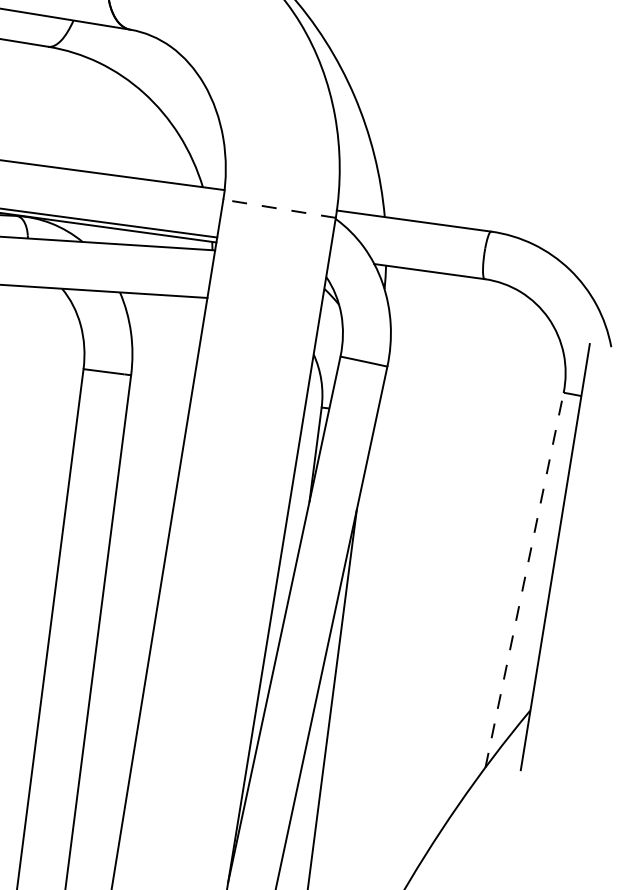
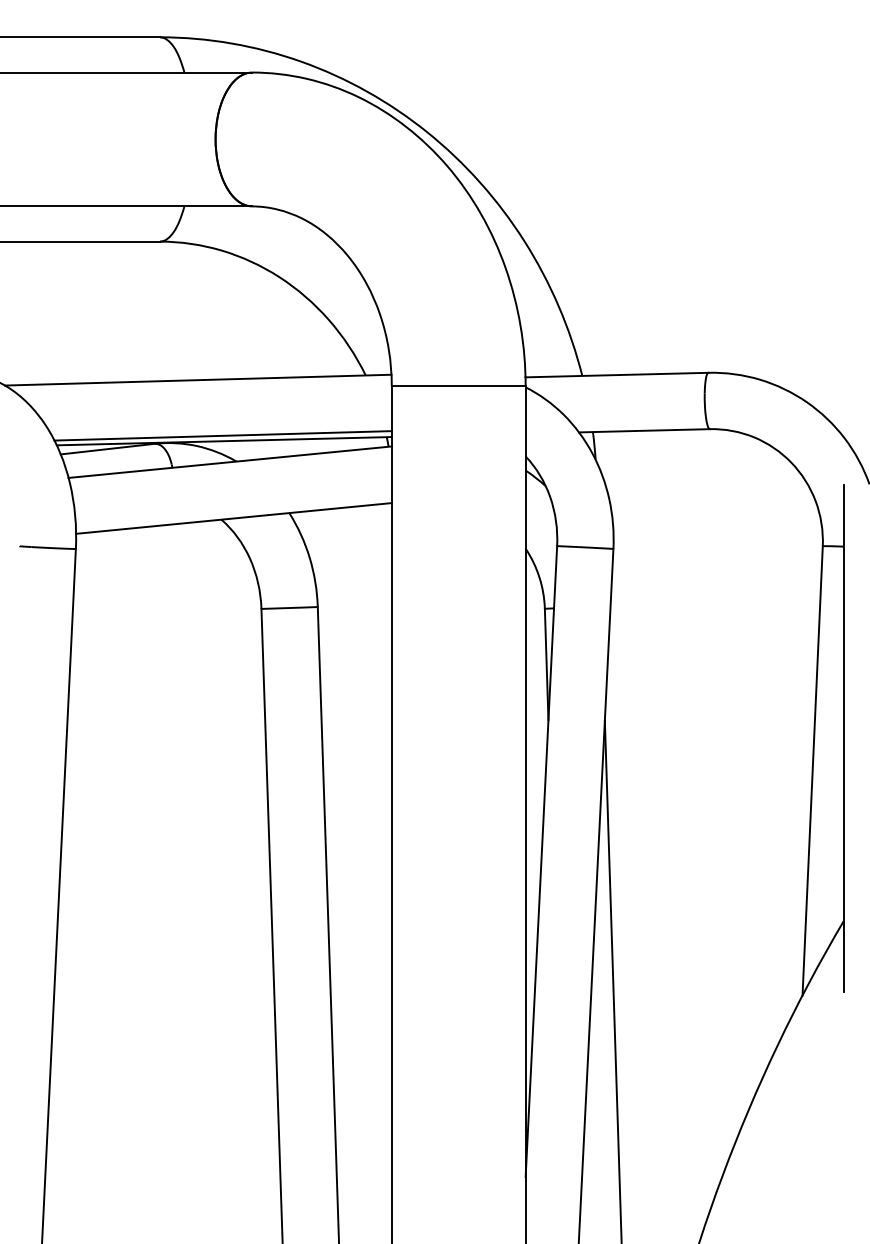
line: (279, 209) -> (458, 386), dashed -> solid
line: (524, 579) -> (812, 770), dashed -> solid

